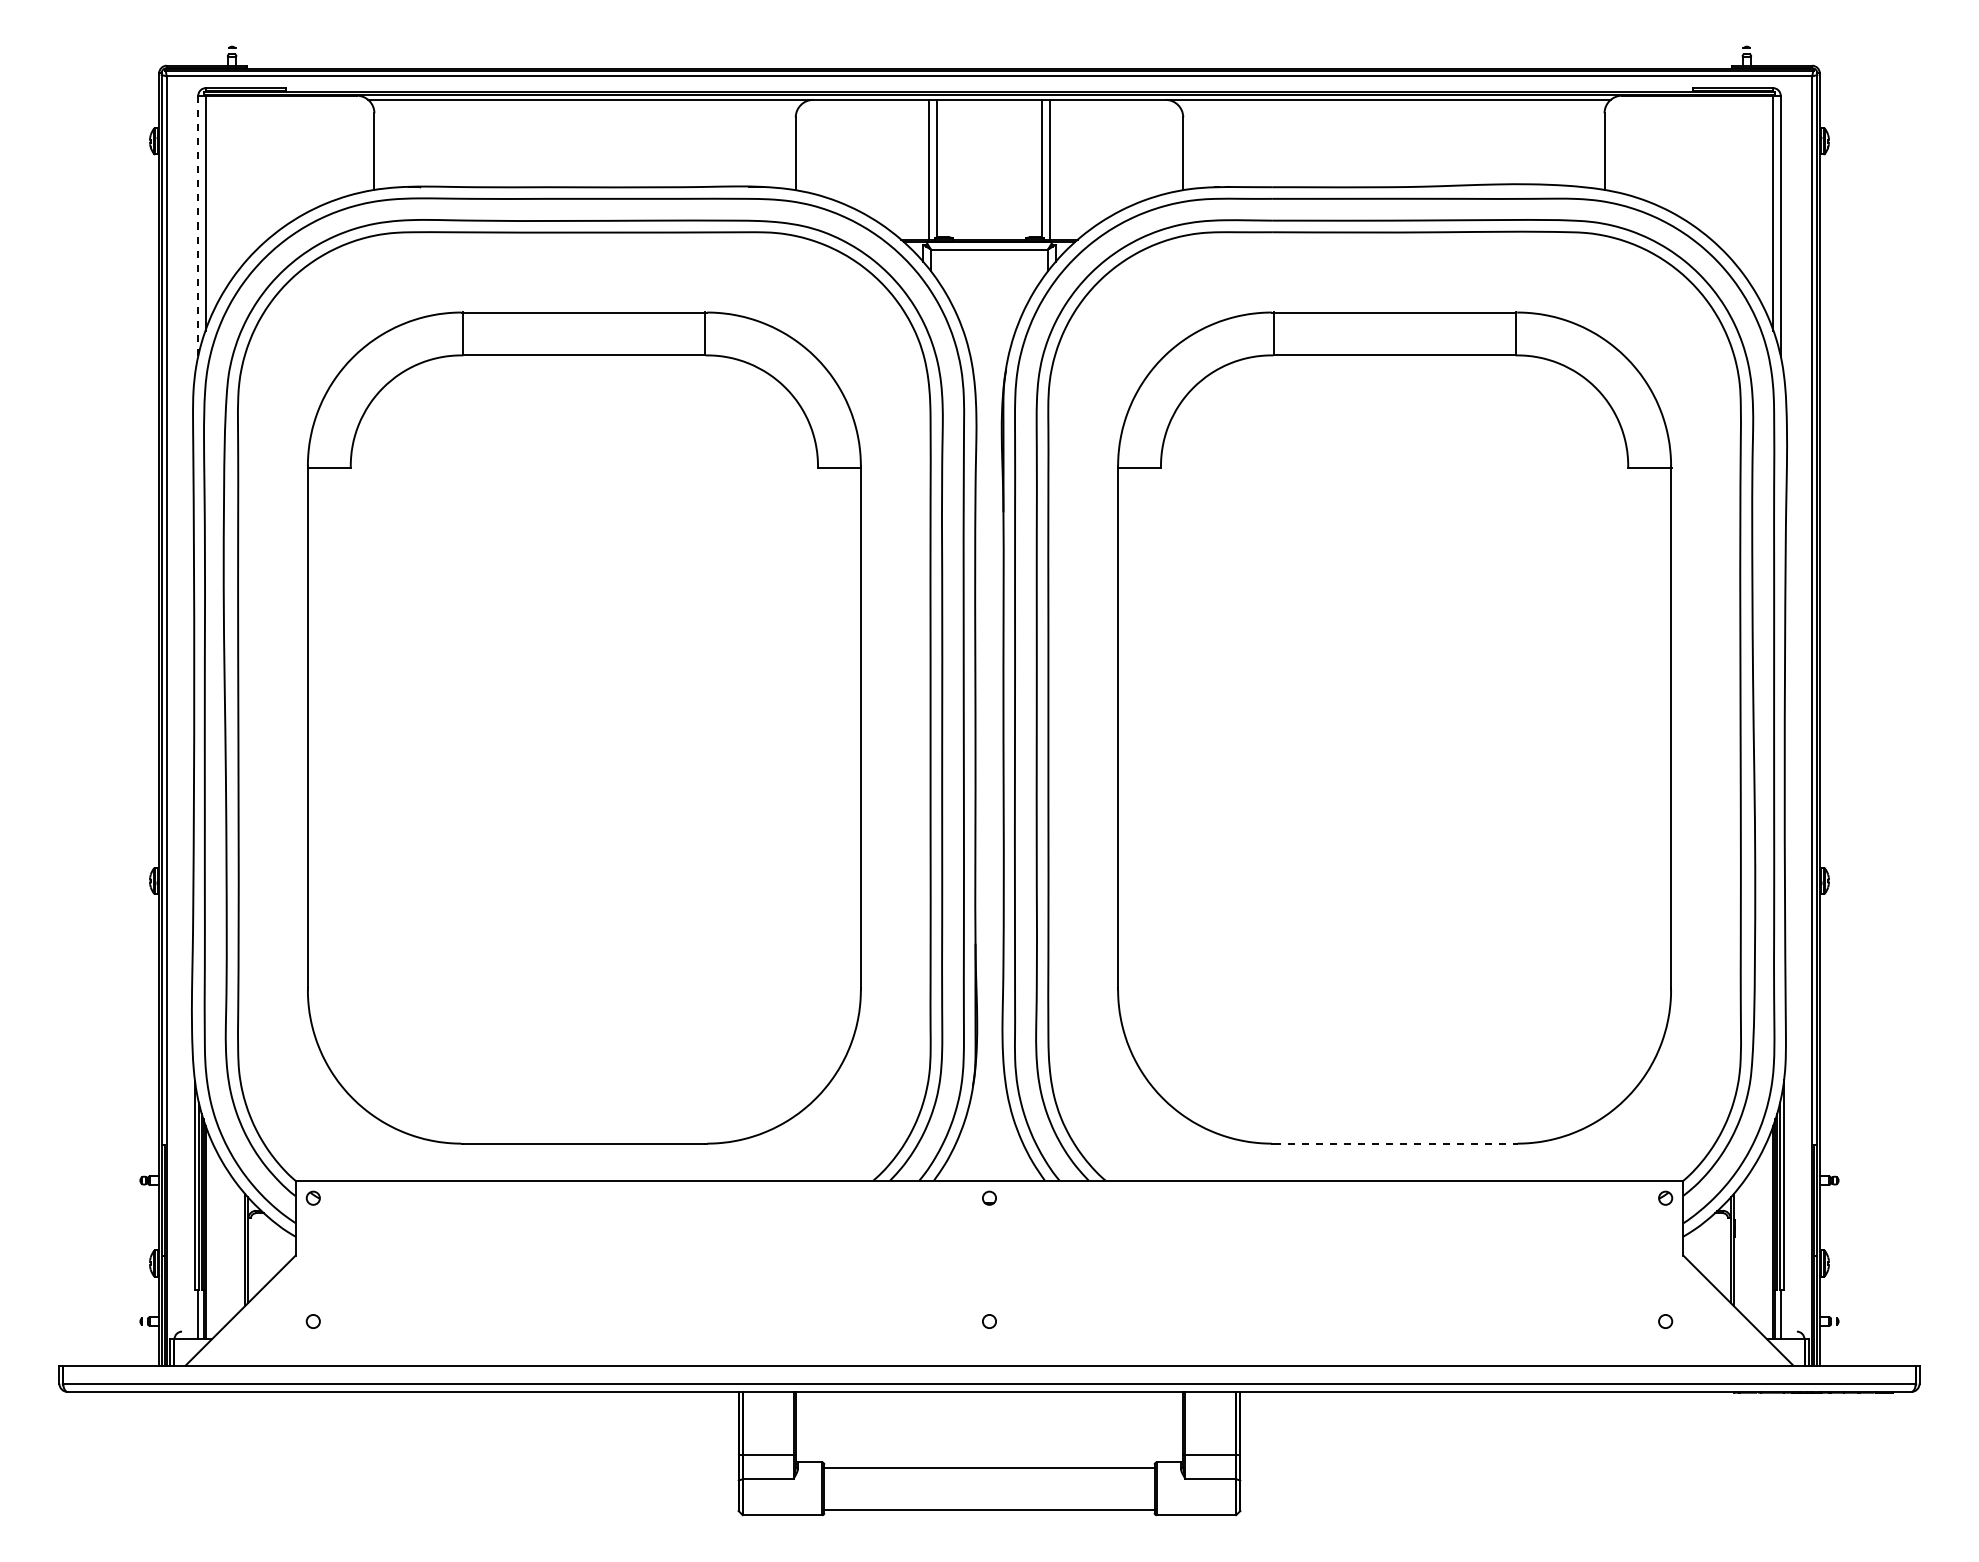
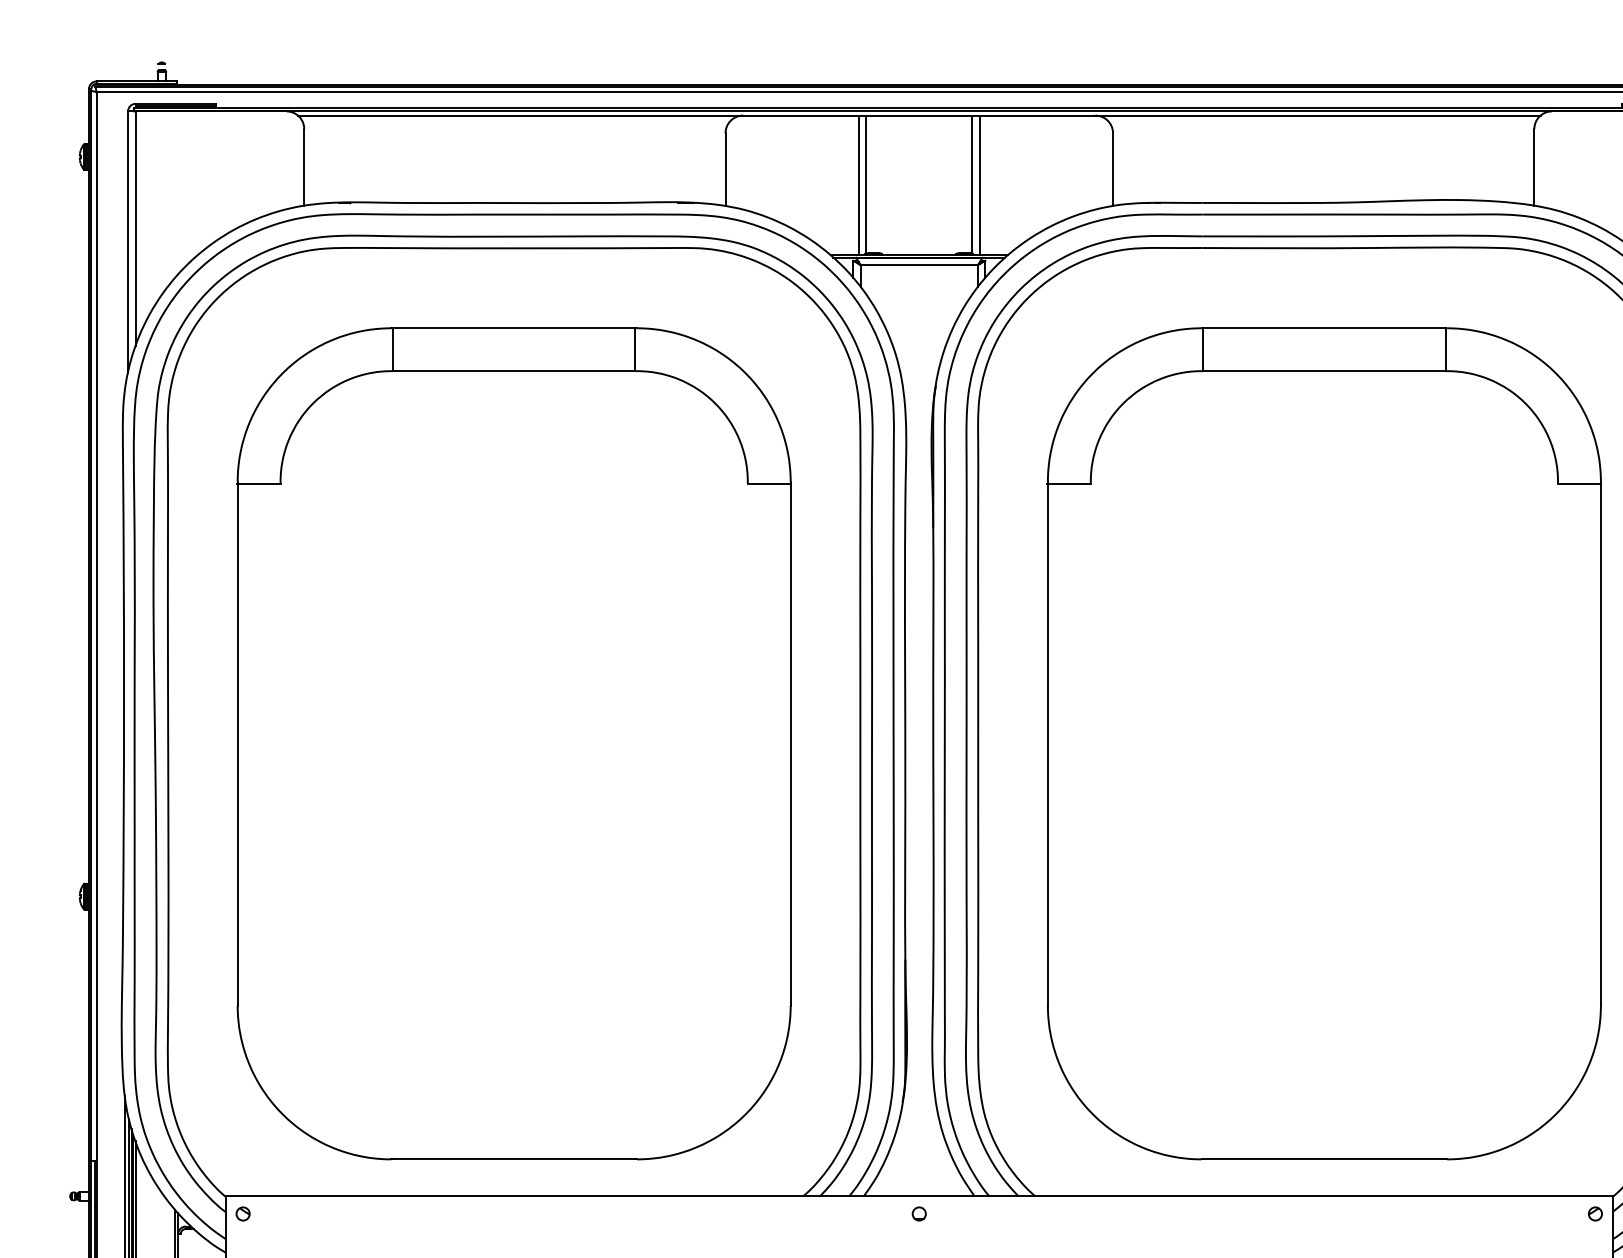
line: (198, 226) -> (128, 242), dashed -> solid
line: (1395, 1143) -> (1325, 1159), dashed -> solid

